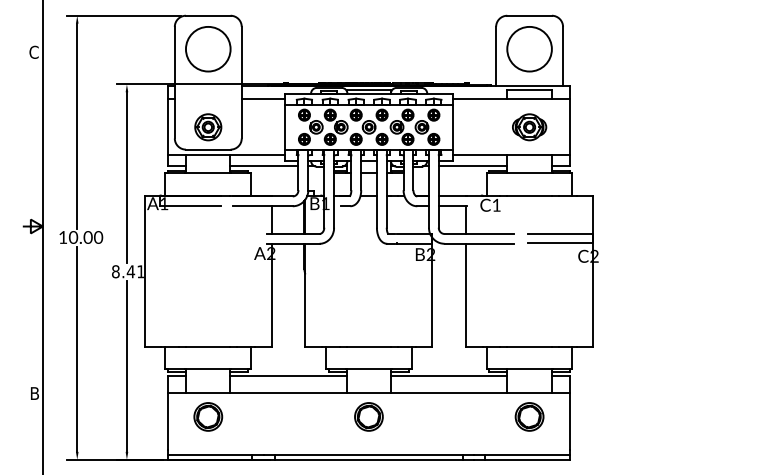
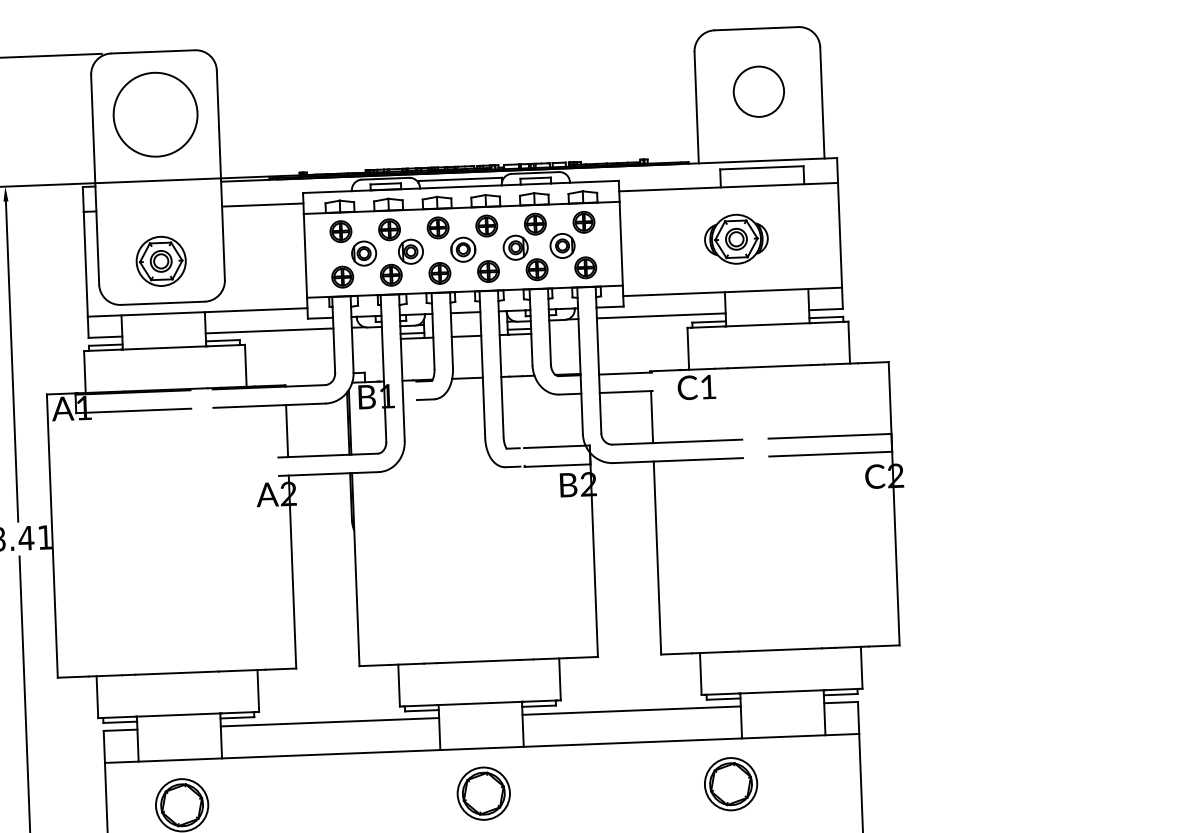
circle: (529, 49) -> (758, 92), size x0.6
part: (529, 127) -> (736, 239), moved
part: (529, 416) -> (730, 783), moved

